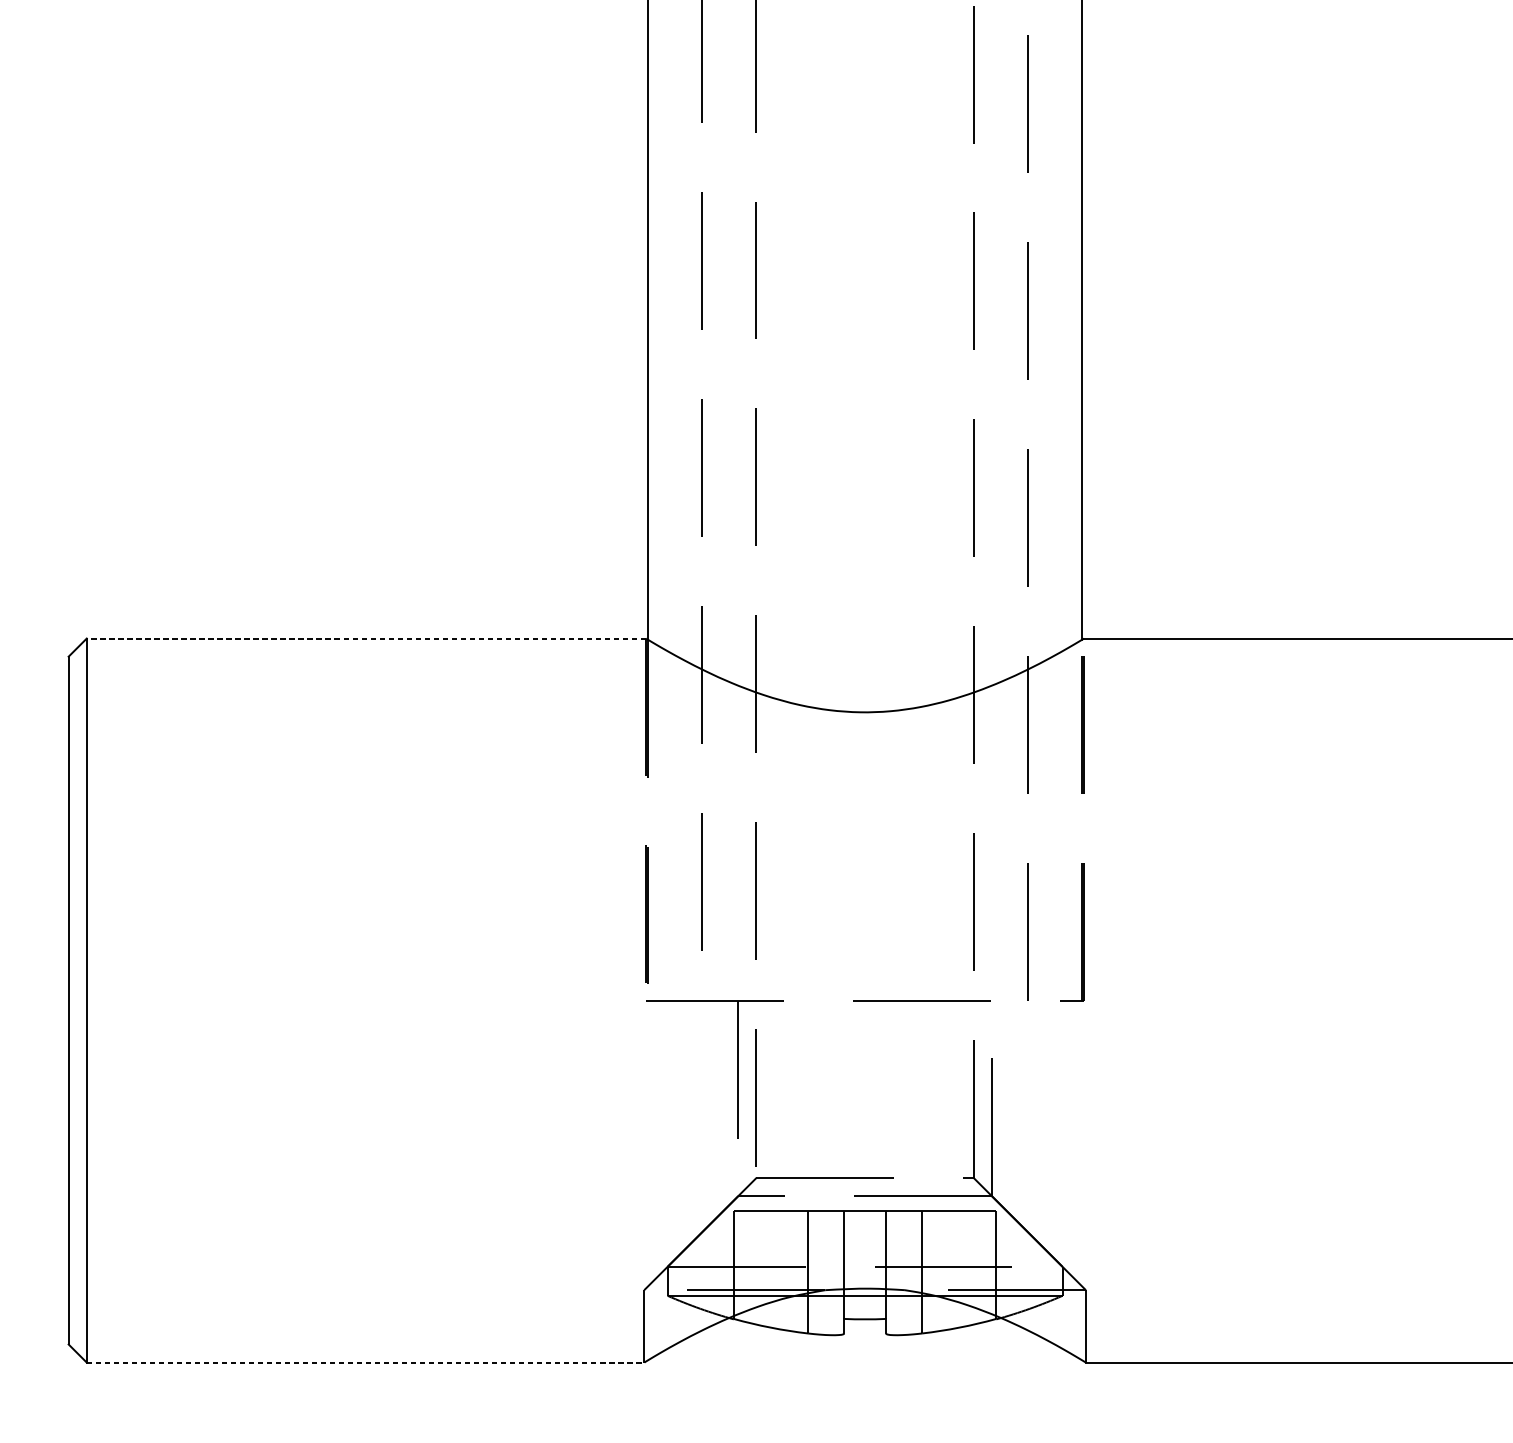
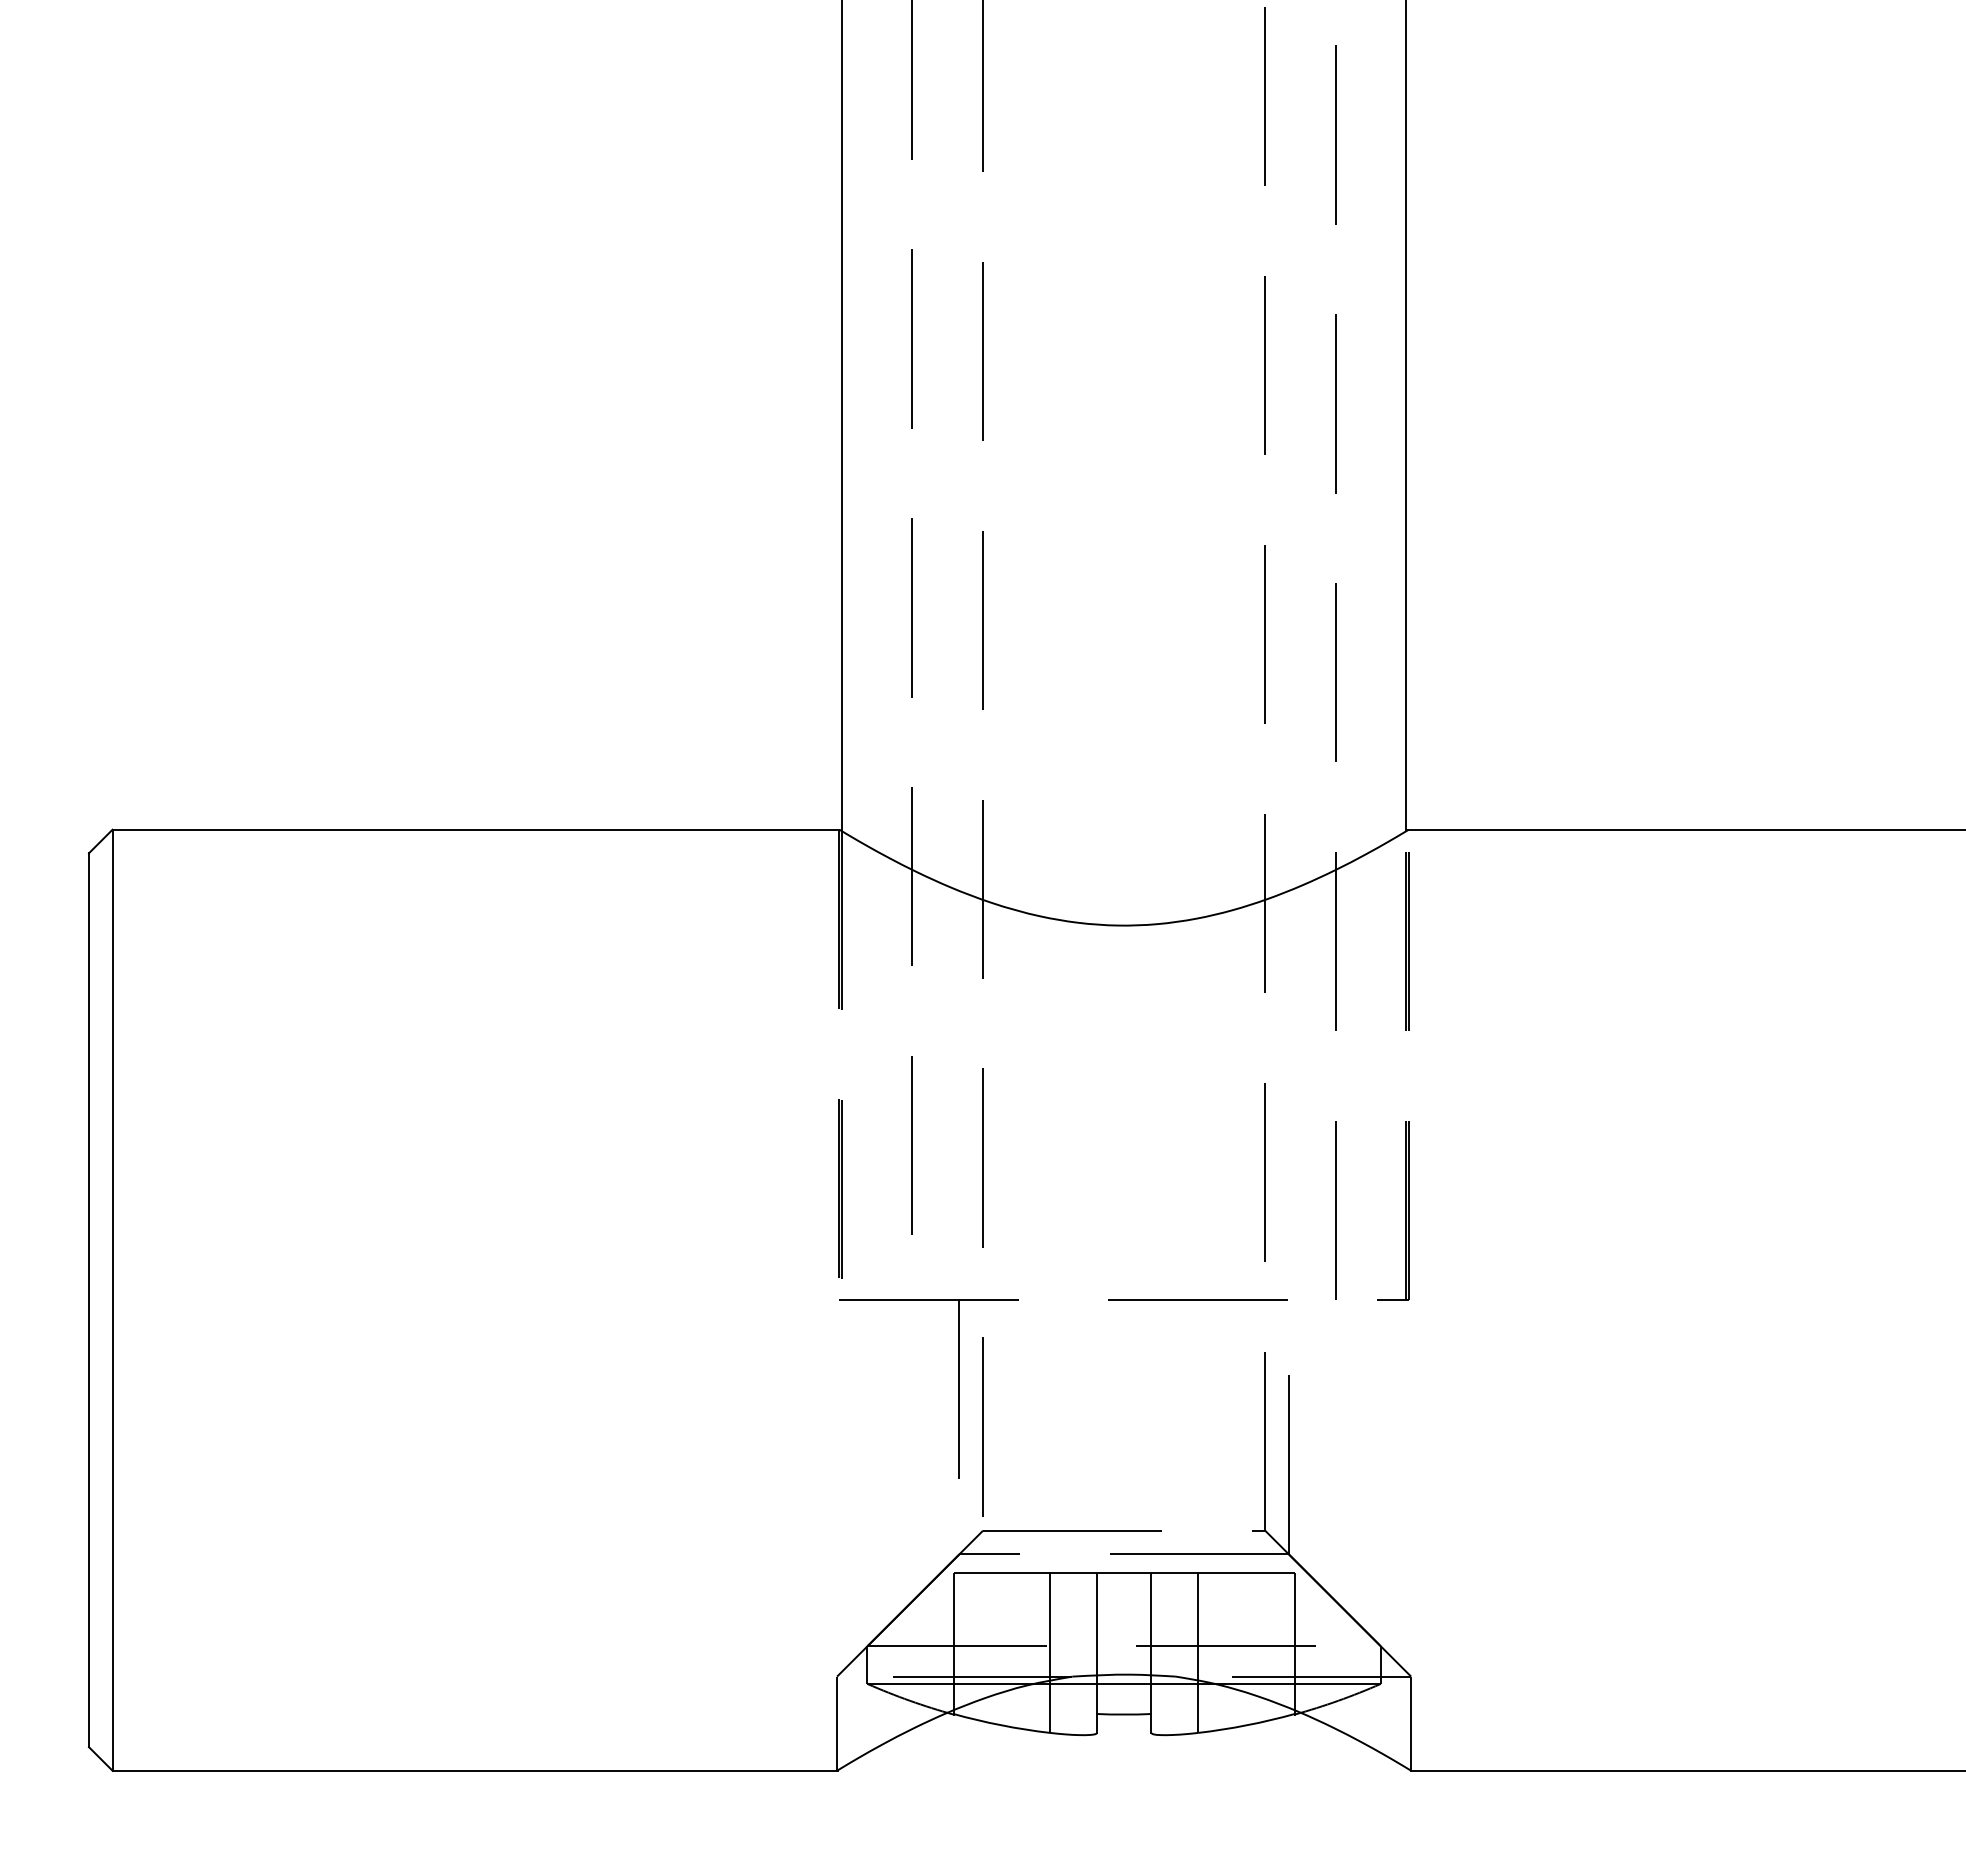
line: (366, 638) -> (475, 829), dashed -> solid
line: (366, 1362) -> (475, 1770), dashed -> solid

